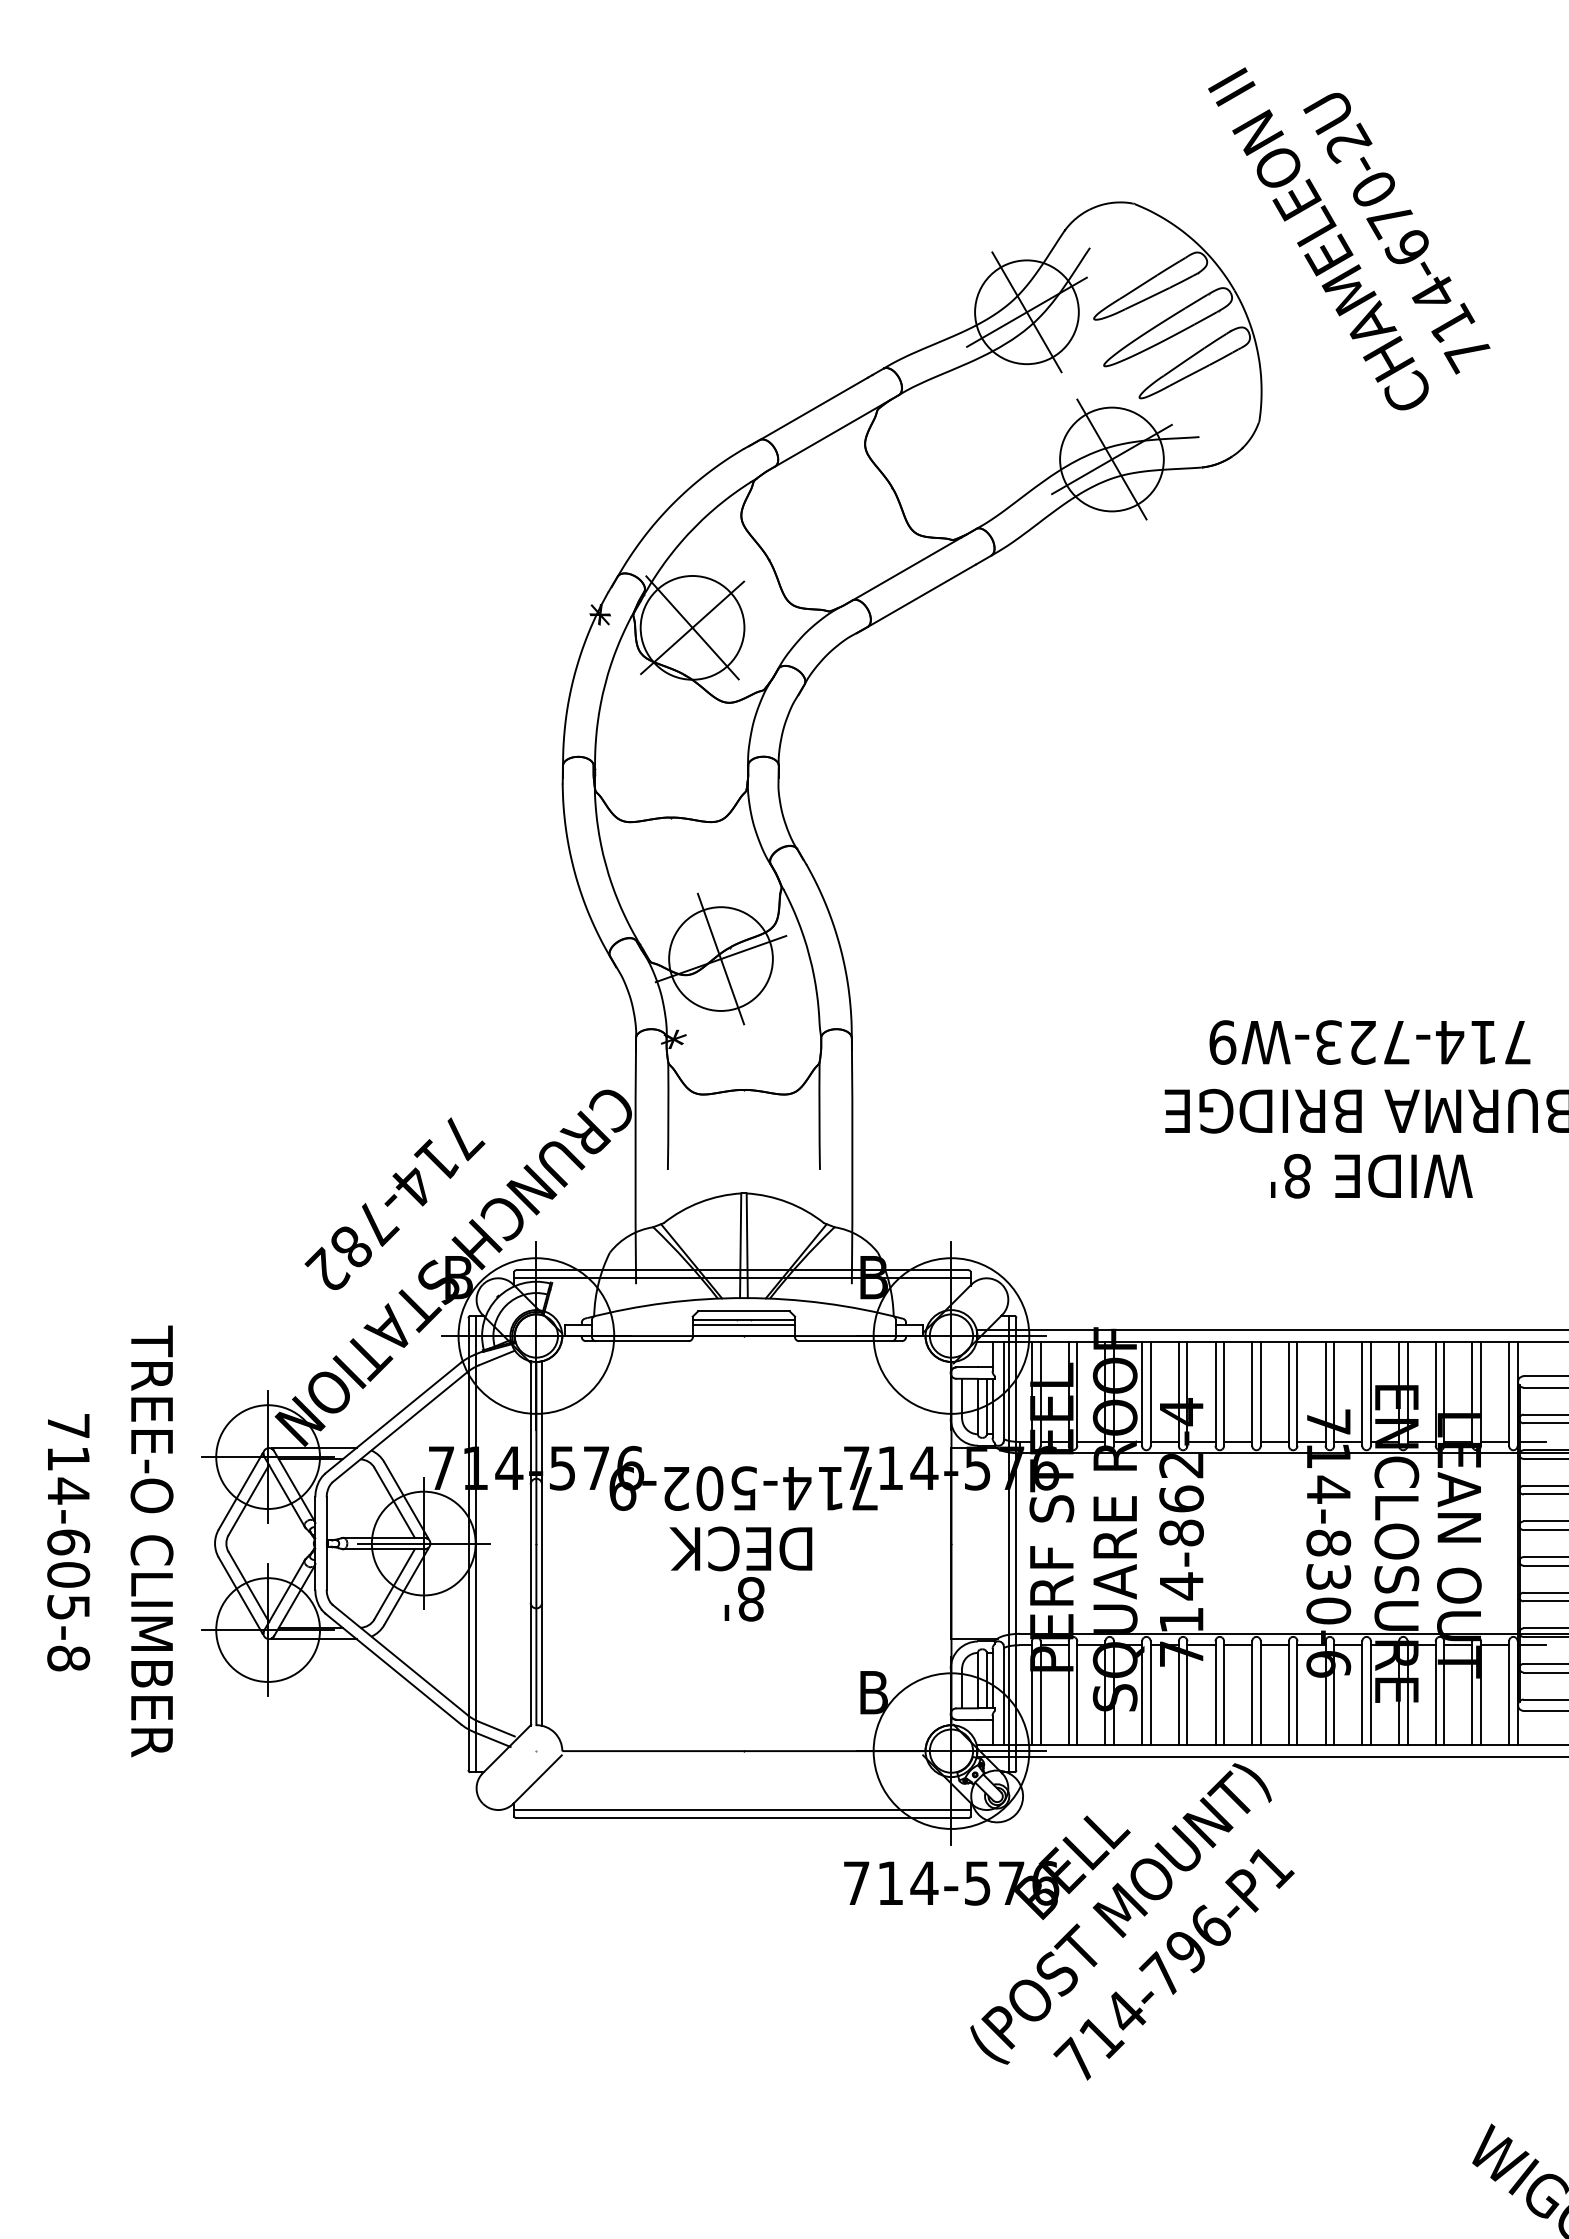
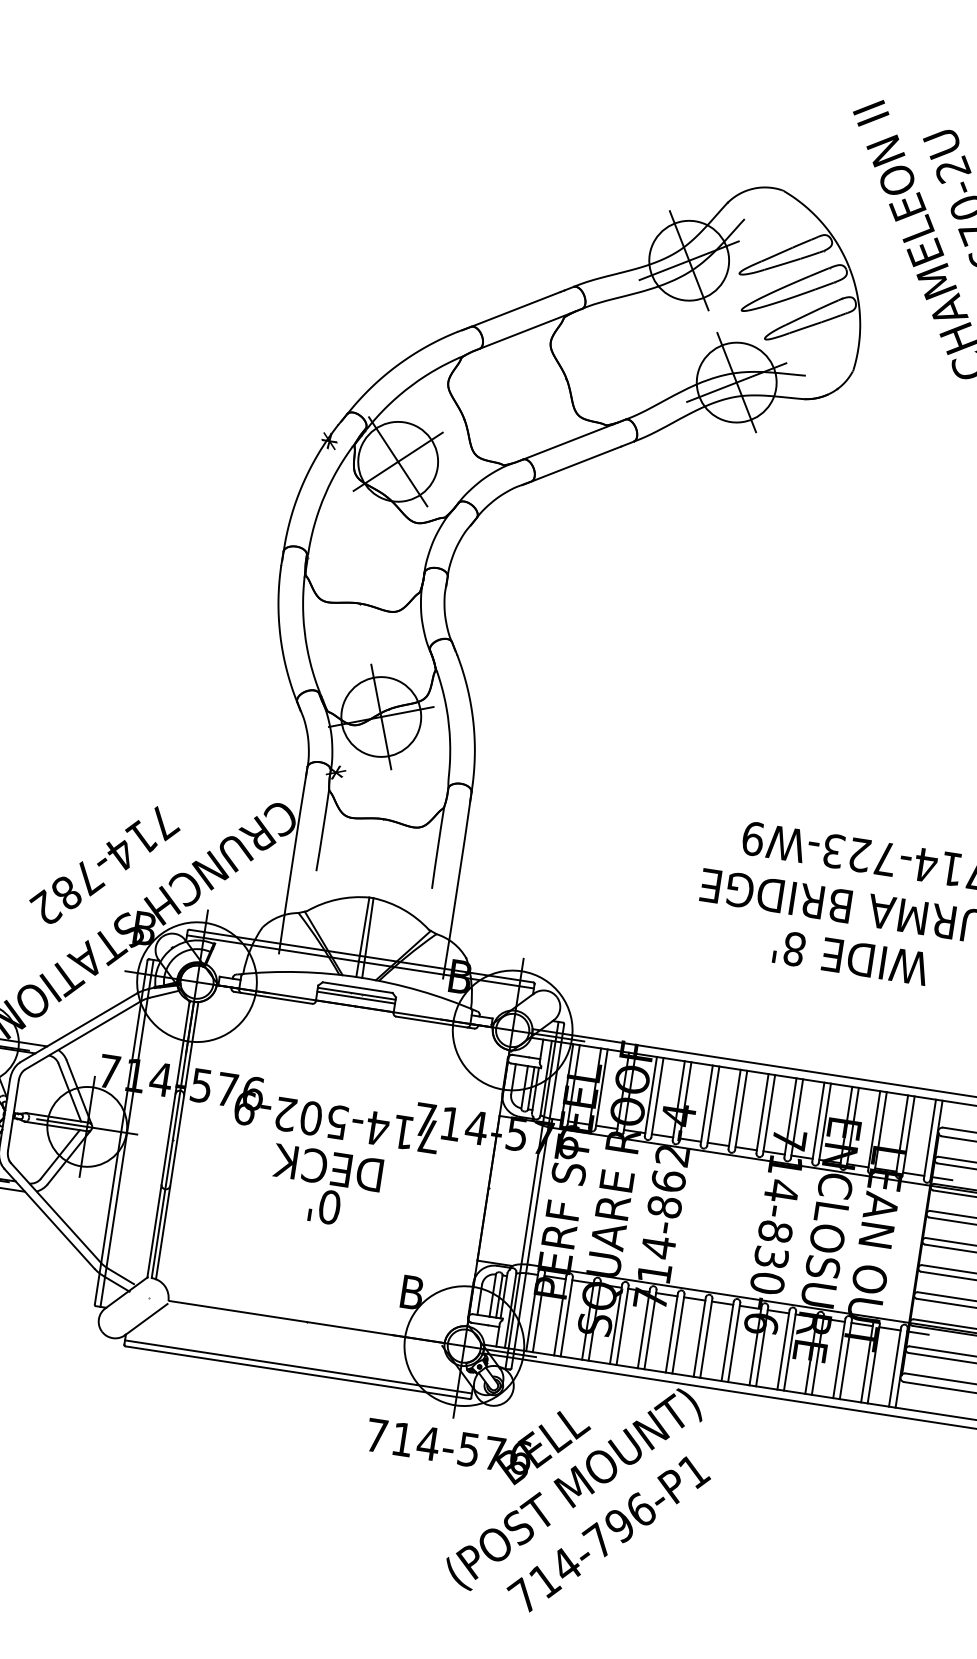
text: (750, 1599) -> (329, 1207), 8' -> 0'

